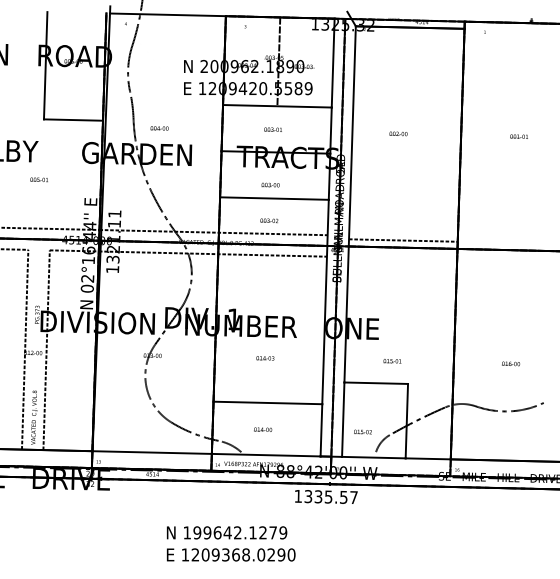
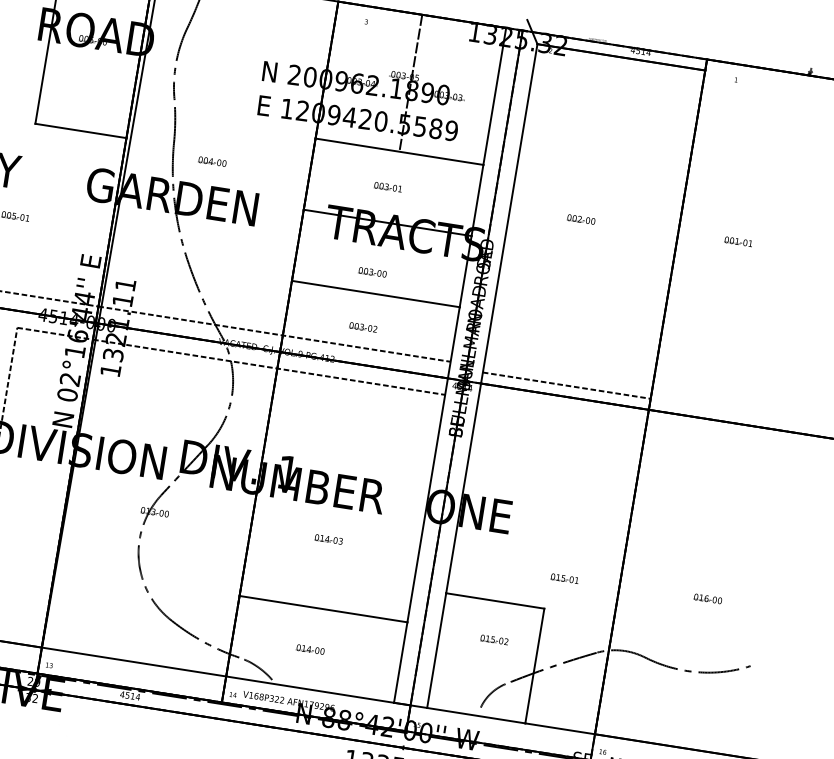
text: (518, 136) -> (737, 241), moved
text: (392, 361) -> (564, 579), moved
text: (362, 431) -> (493, 639), moved

